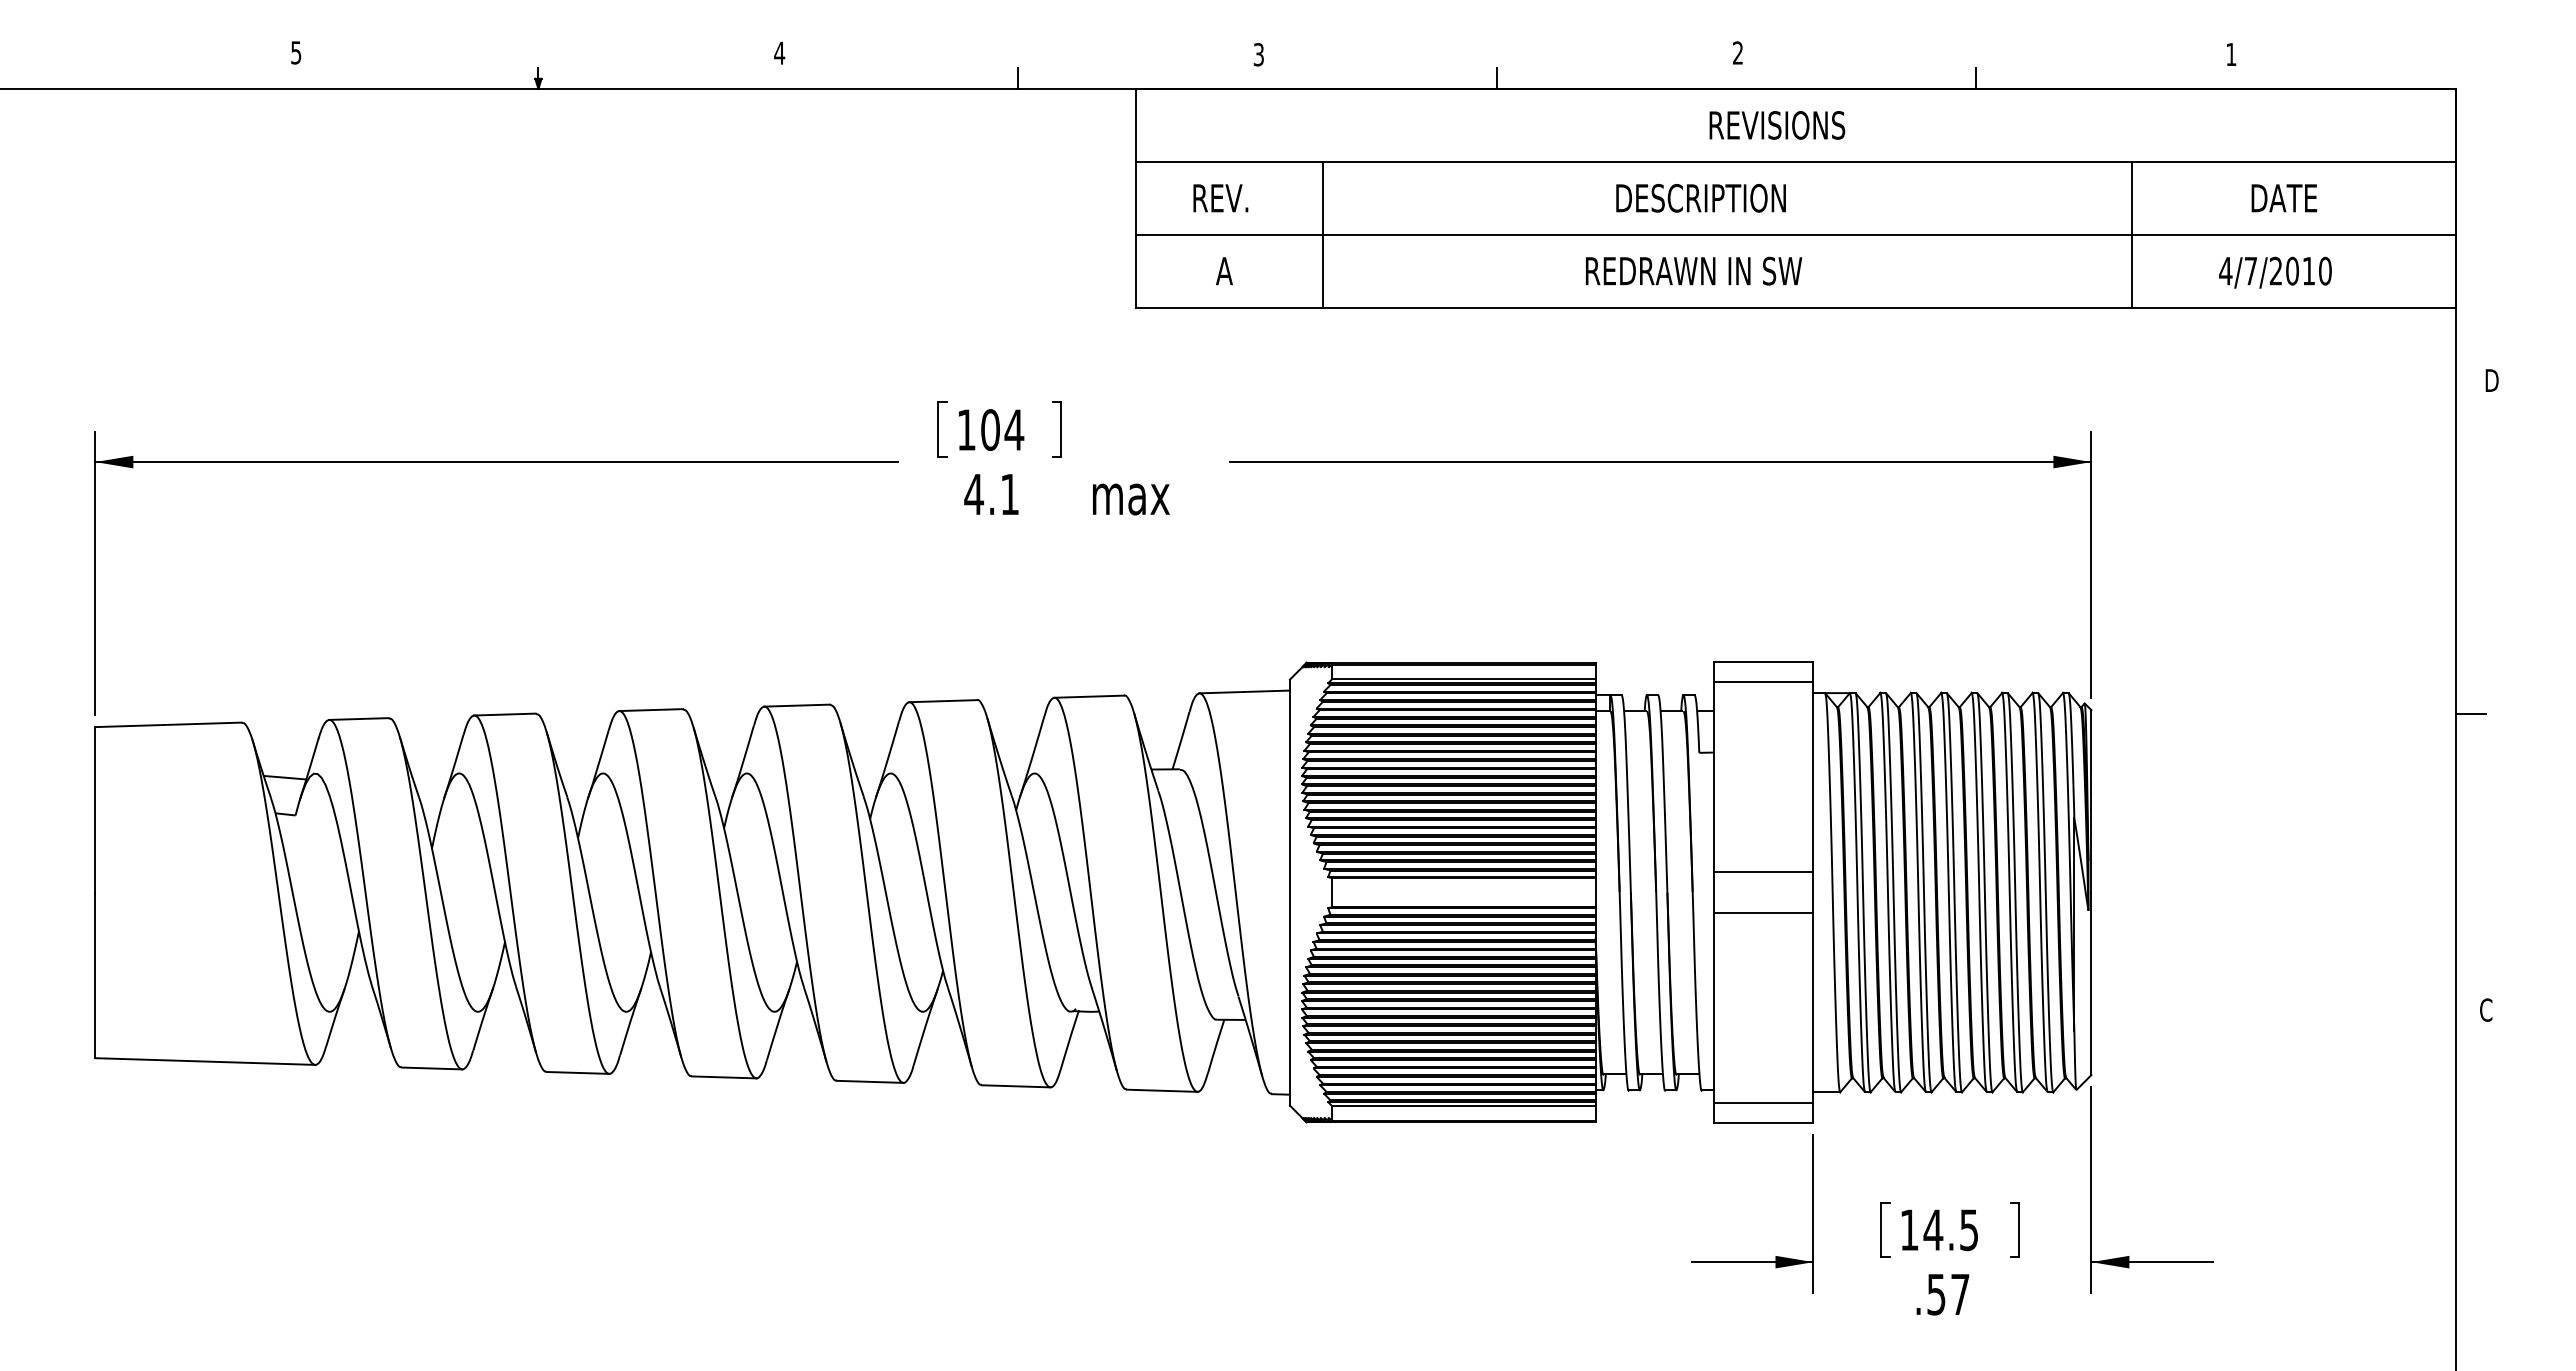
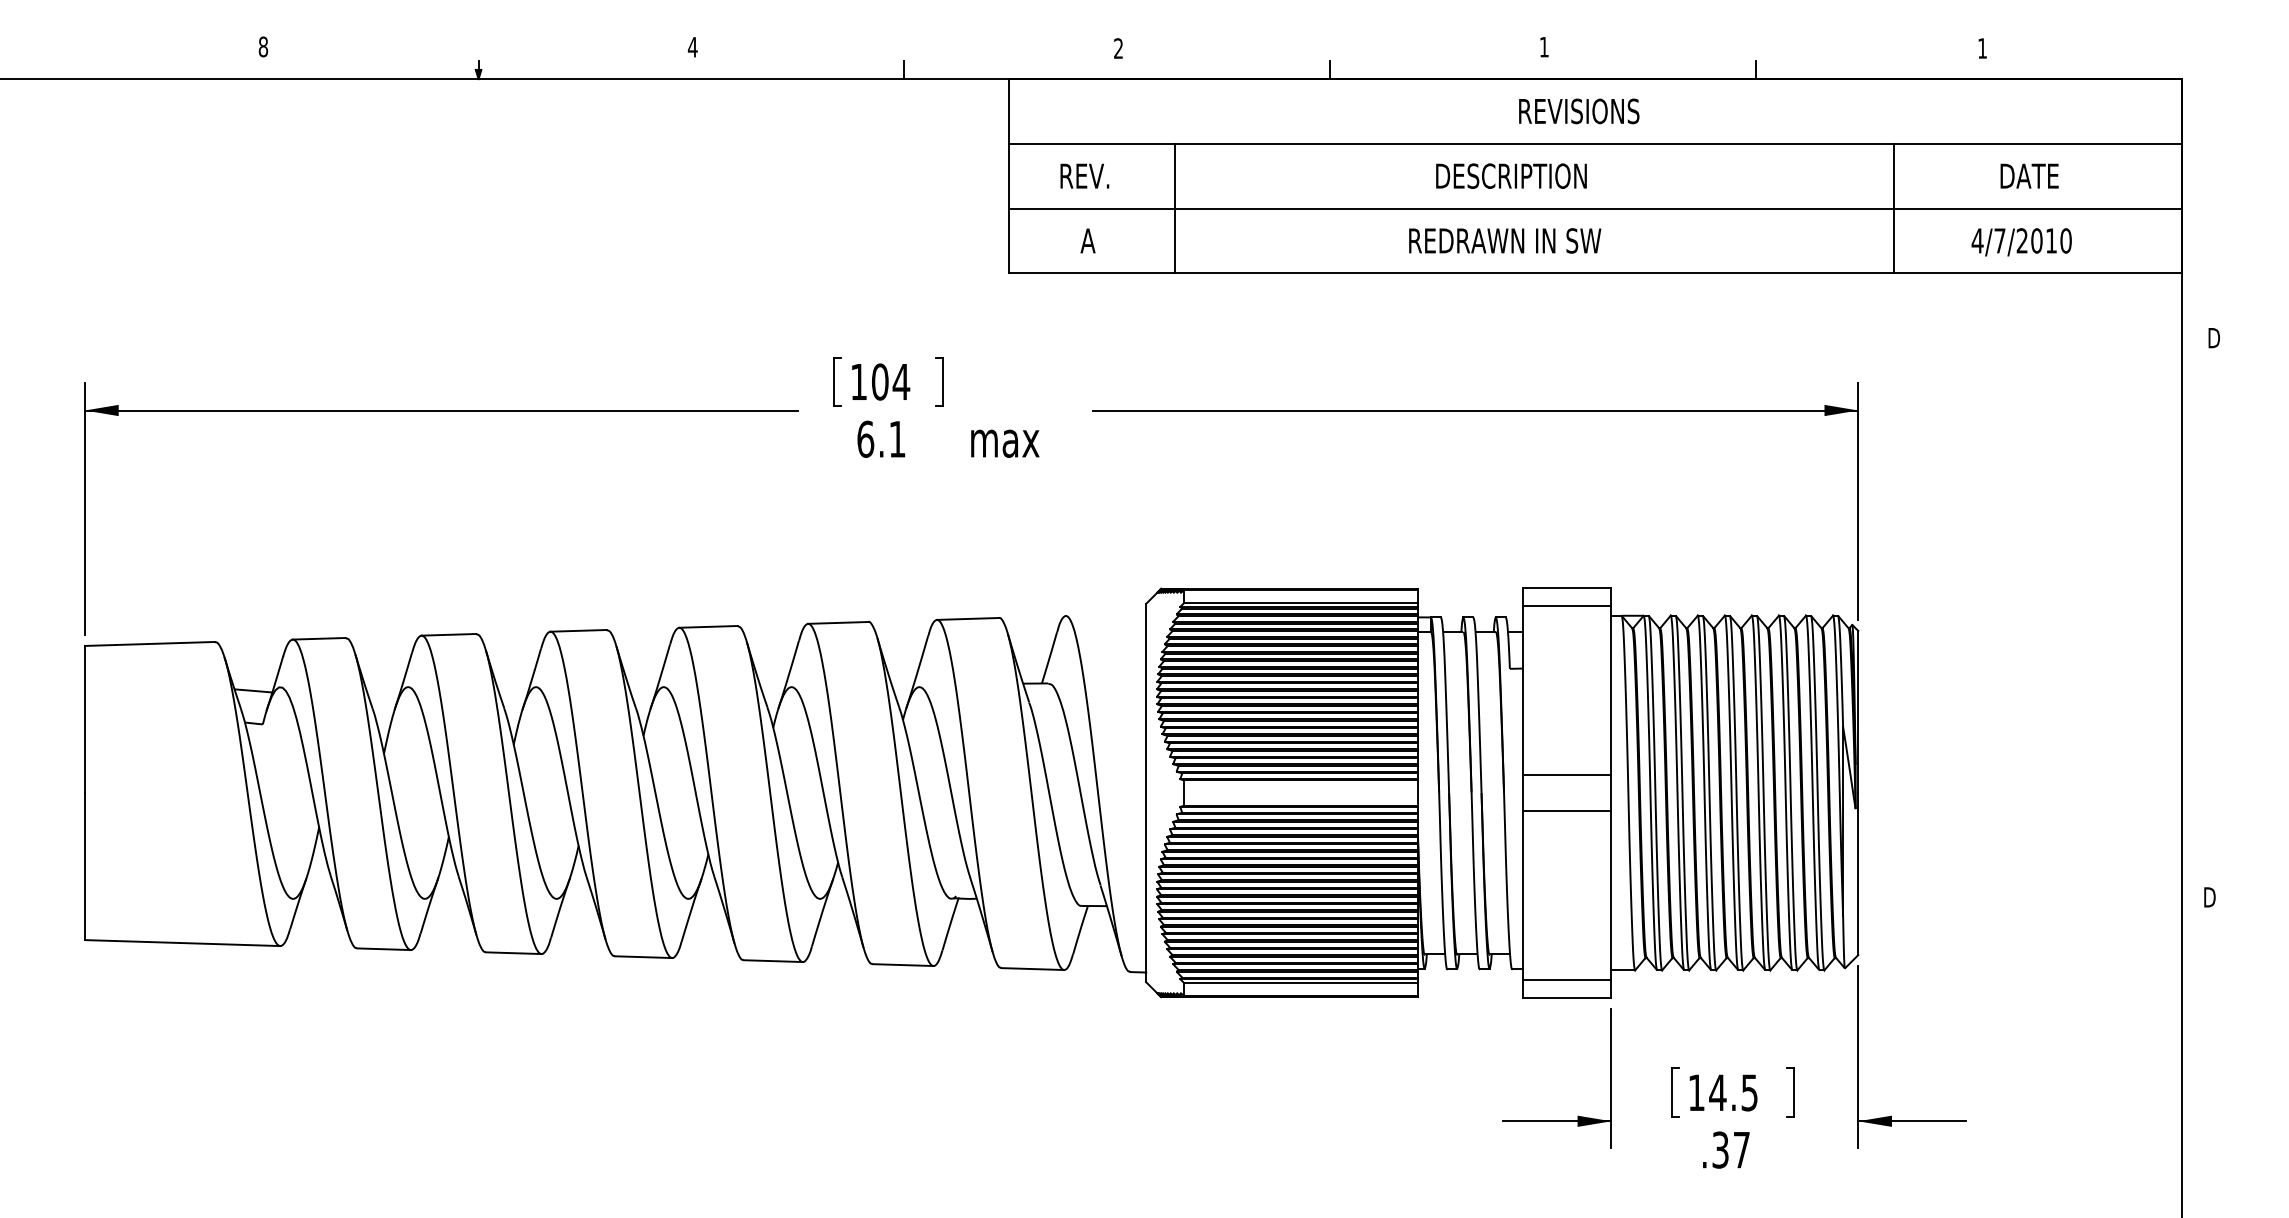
text: (296, 52) -> (263, 46), 5 -> 8
text: (1737, 52) -> (1543, 46), 2 -> 1
text: (1258, 54) -> (1118, 48), 3 -> 2
text: (974, 494) -> (865, 439), 4.1 -> 6.1
line: (1244, 691) -> (1105, 614), removed
line: (2470, 713) -> (2195, 633), removed
text: (2486, 1009) -> (2209, 896), C -> D
text: (1936, 1293) -> (1720, 1149), .57 -> .37

